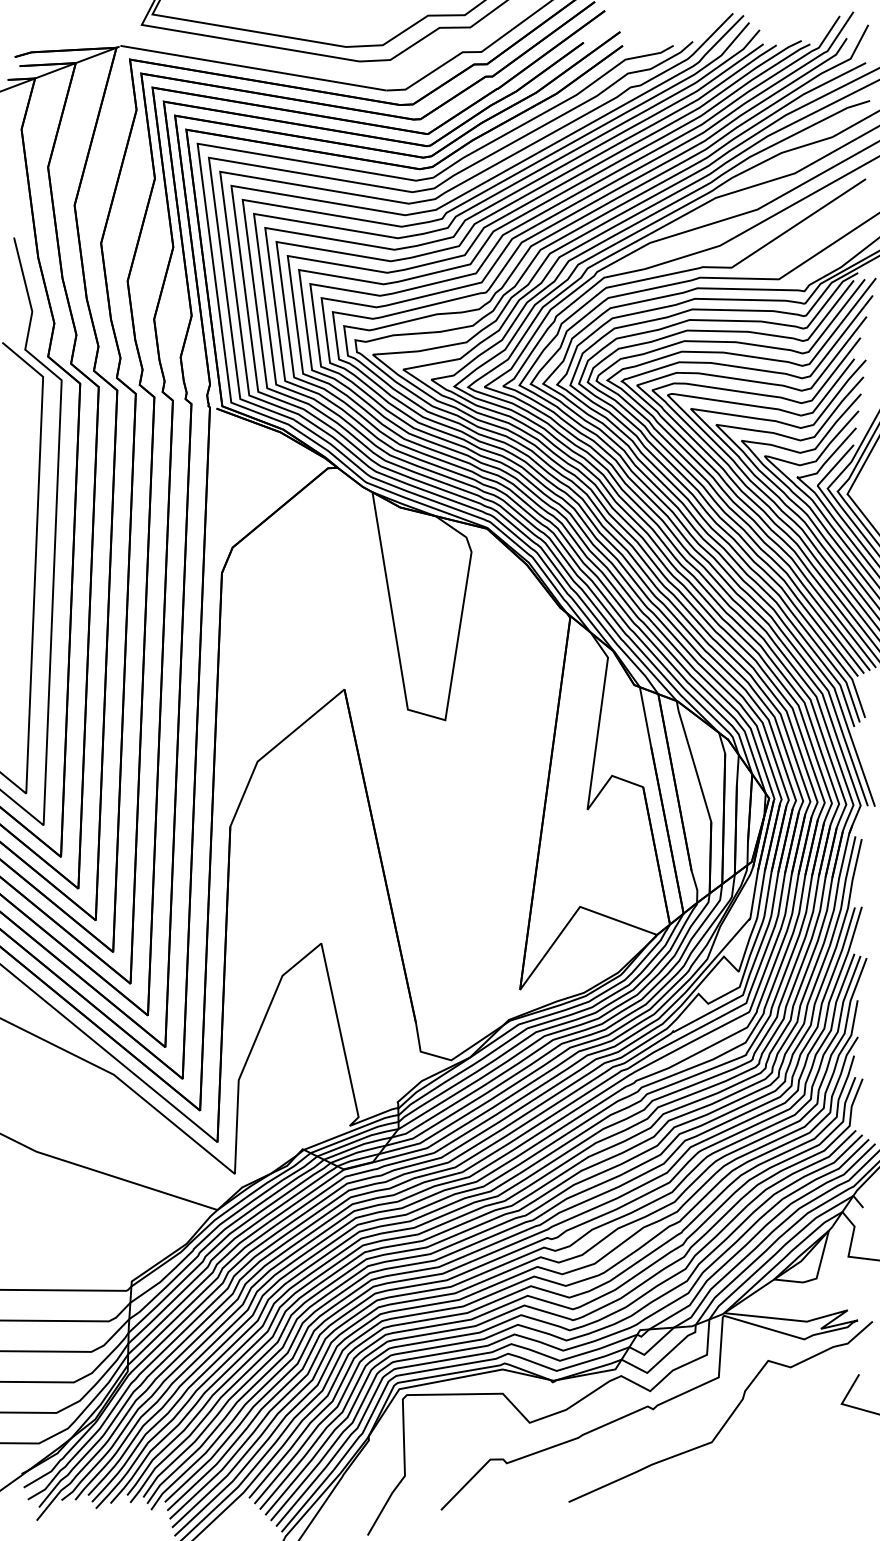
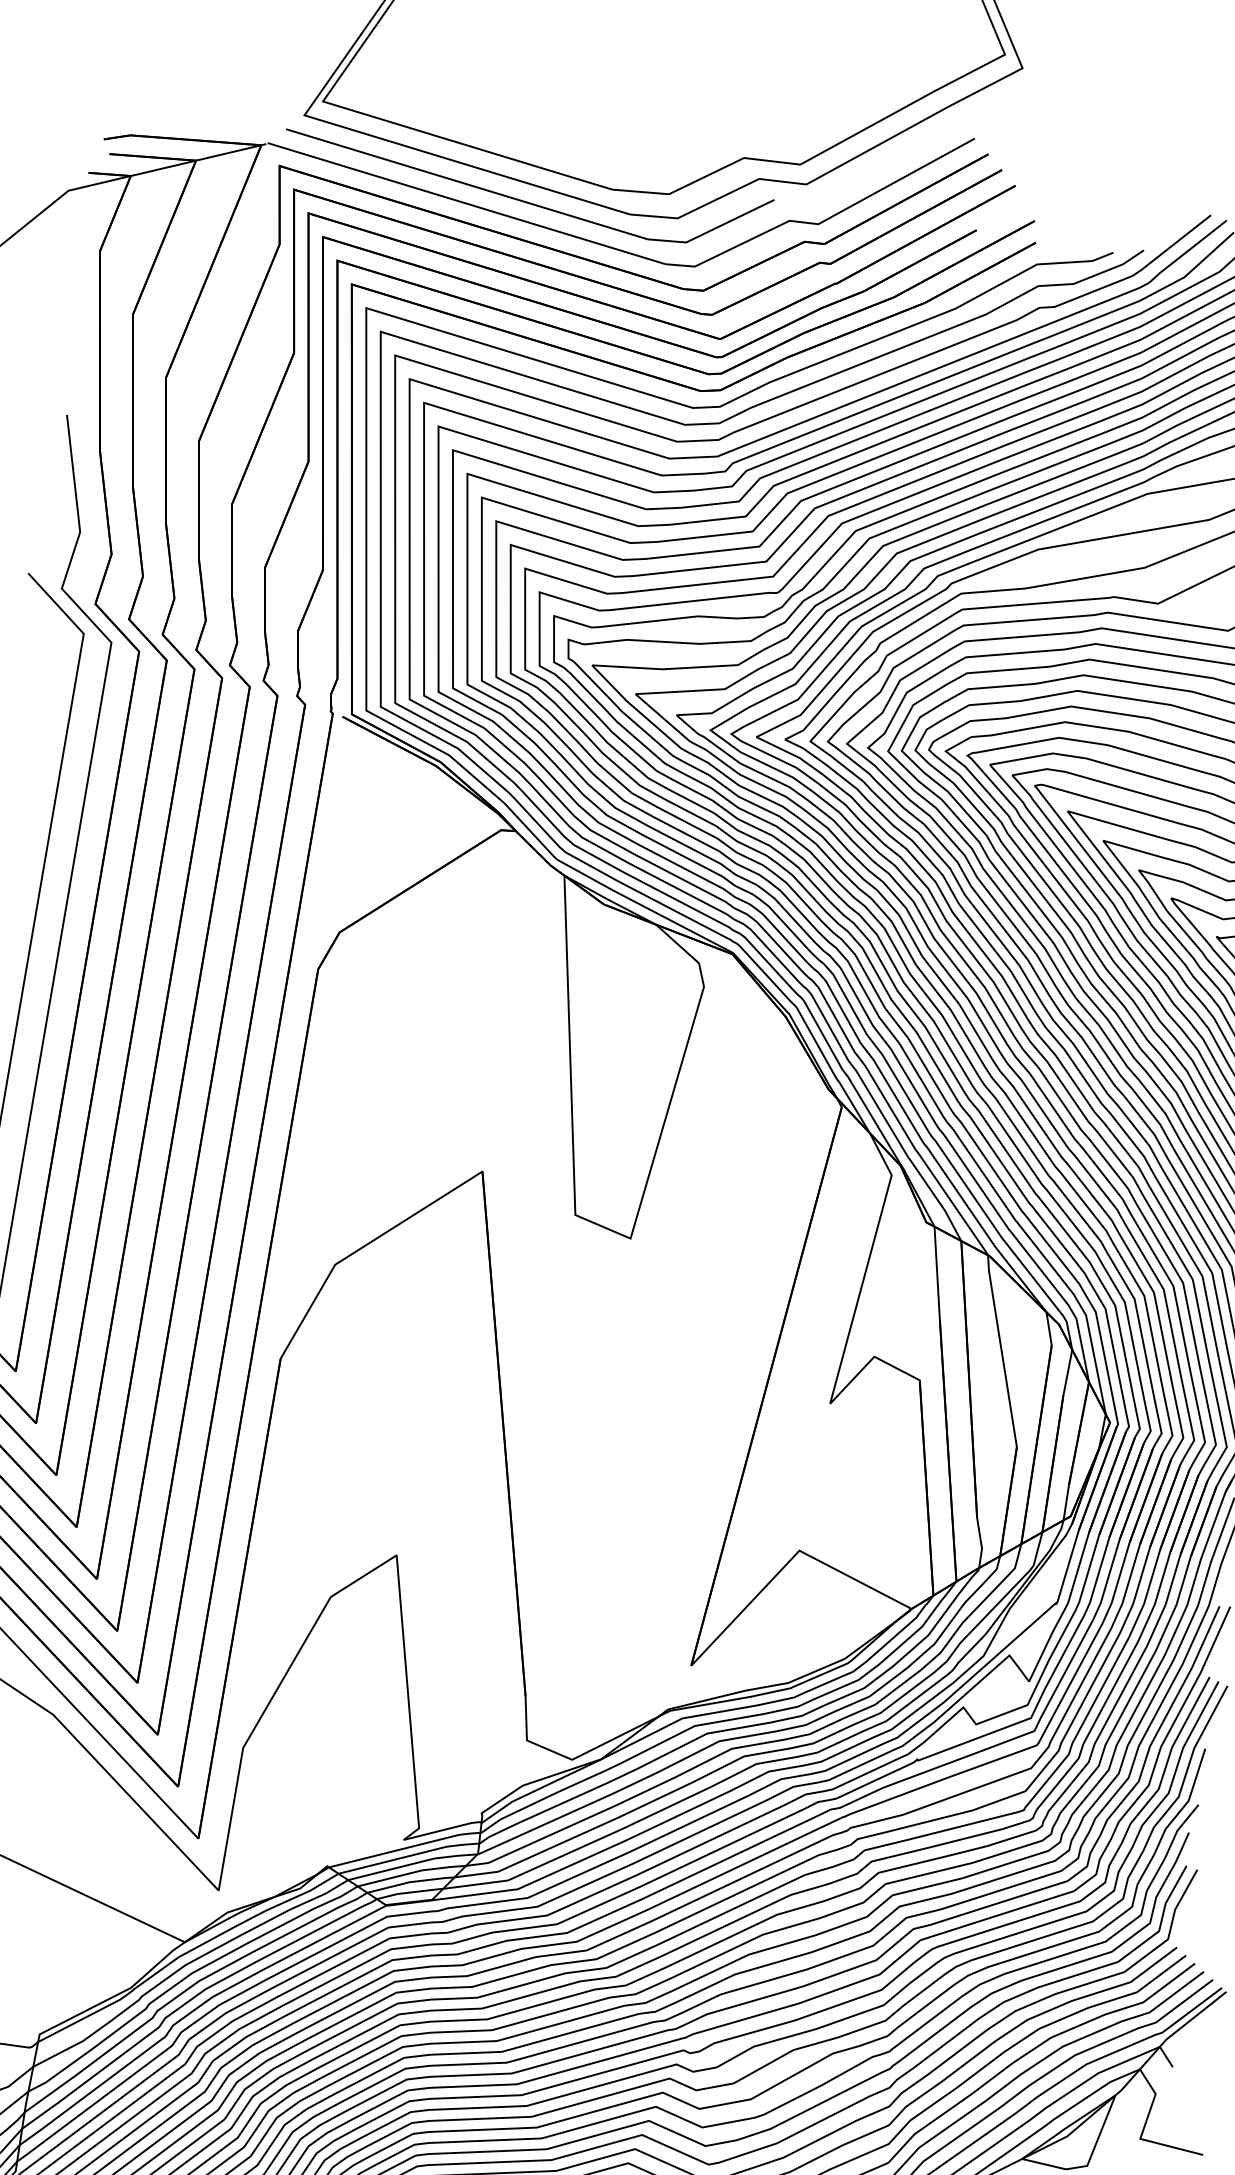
part: (291, 55) -> (527, 191), added

